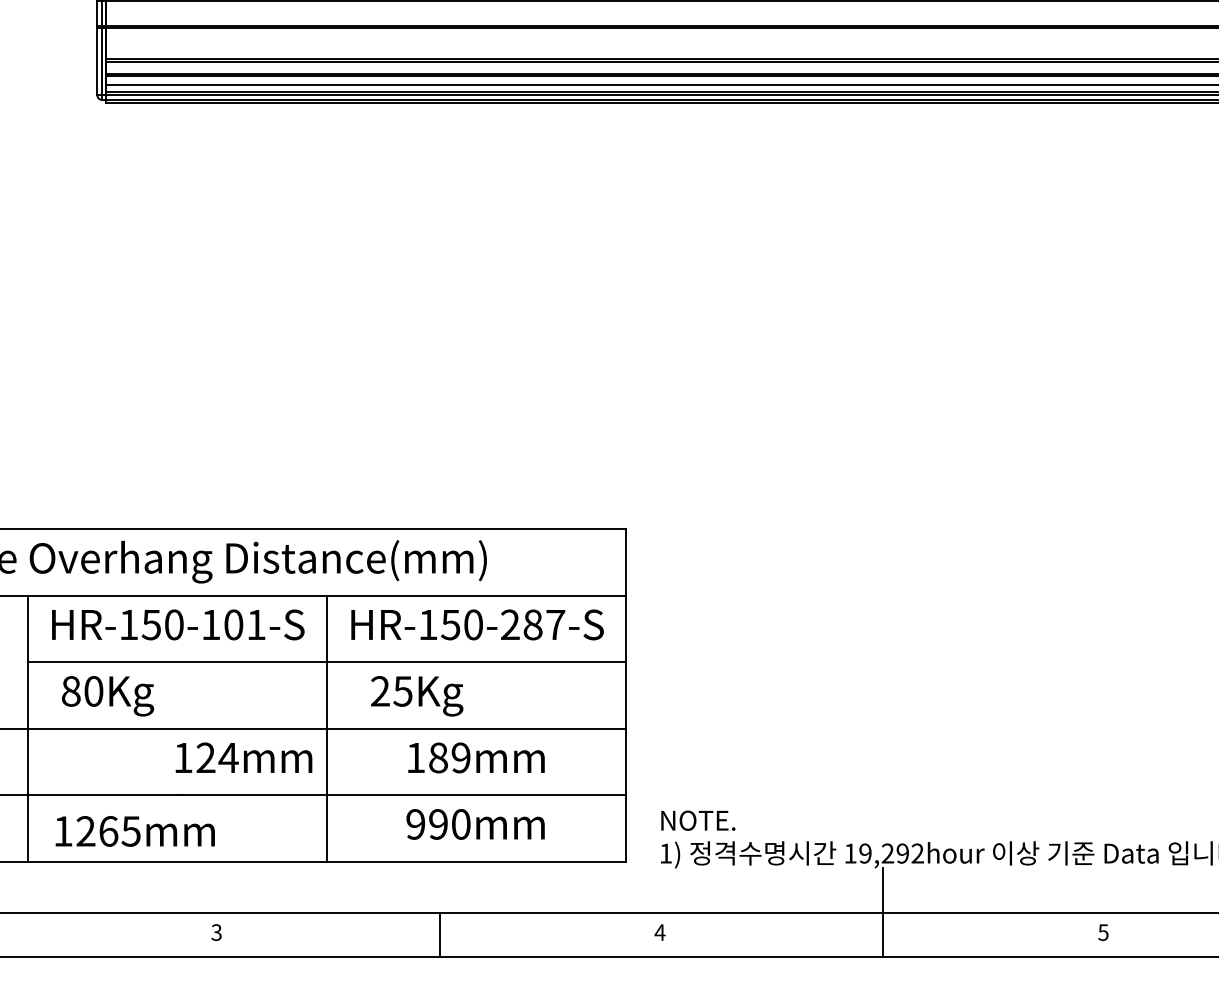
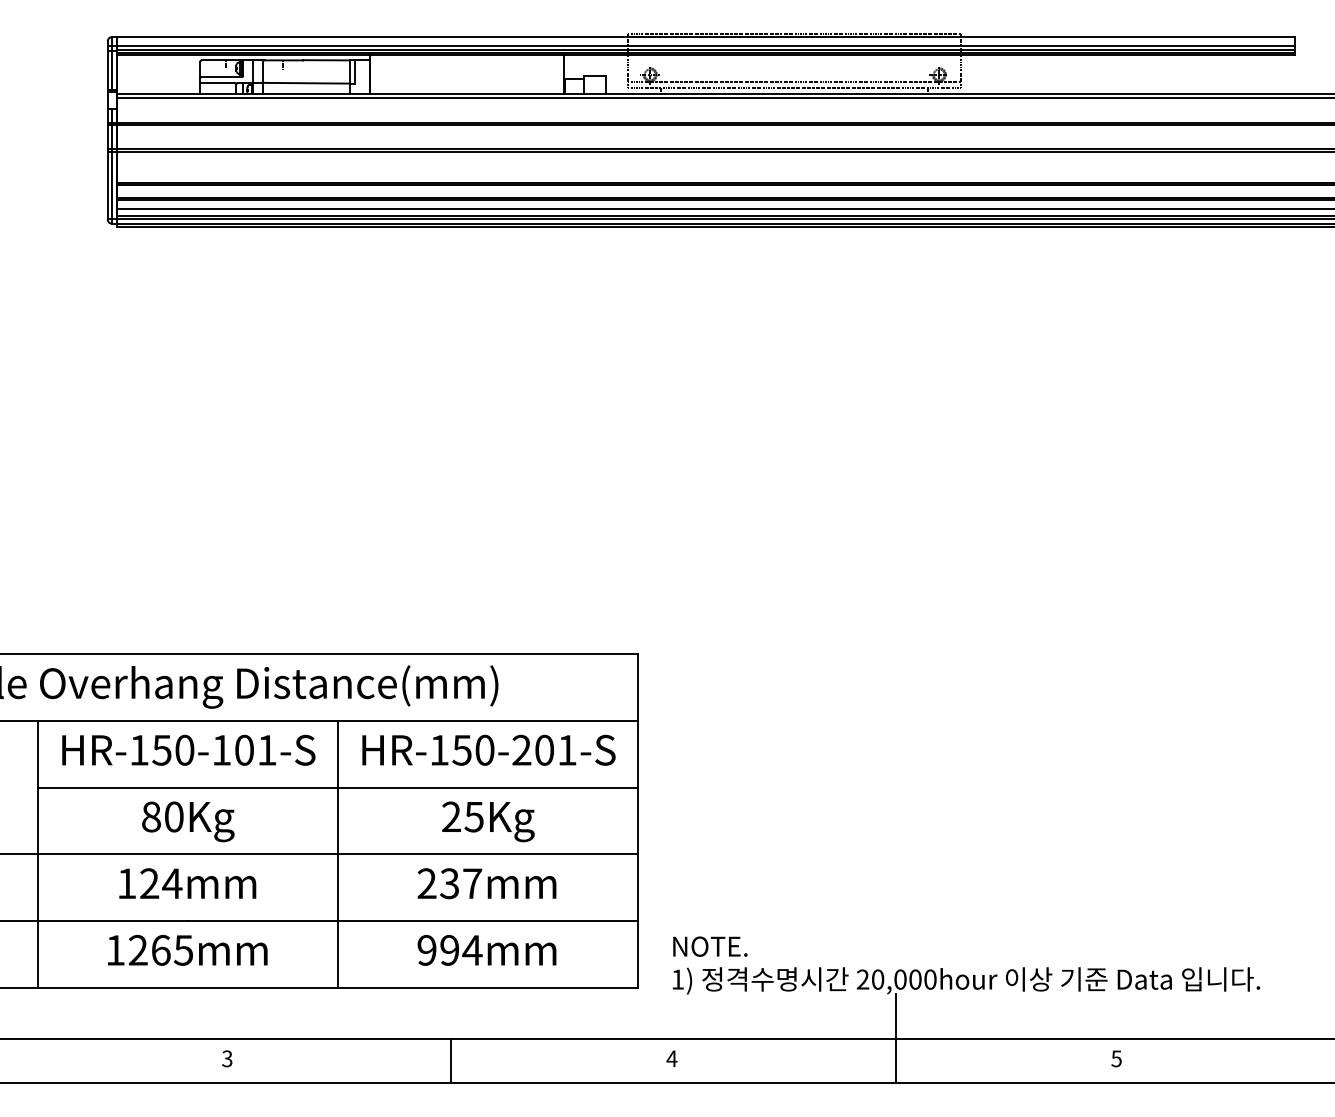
text: (543, 624) -> (555, 749), HR-150-287-S -> HR-150-201-S
text: (108, 695) -> (188, 821), moved
text: (417, 695) -> (488, 821), moved
text: (243, 757) -> (187, 883), moved
text: (438, 757) -> (449, 883), 189mm -> 237mm
text: (461, 823) -> (472, 949), 990mm -> 994mm
text: (135, 831) -> (187, 950), moved
text: (883, 853) -> (896, 979), 19,292hour -> 20,000hour

